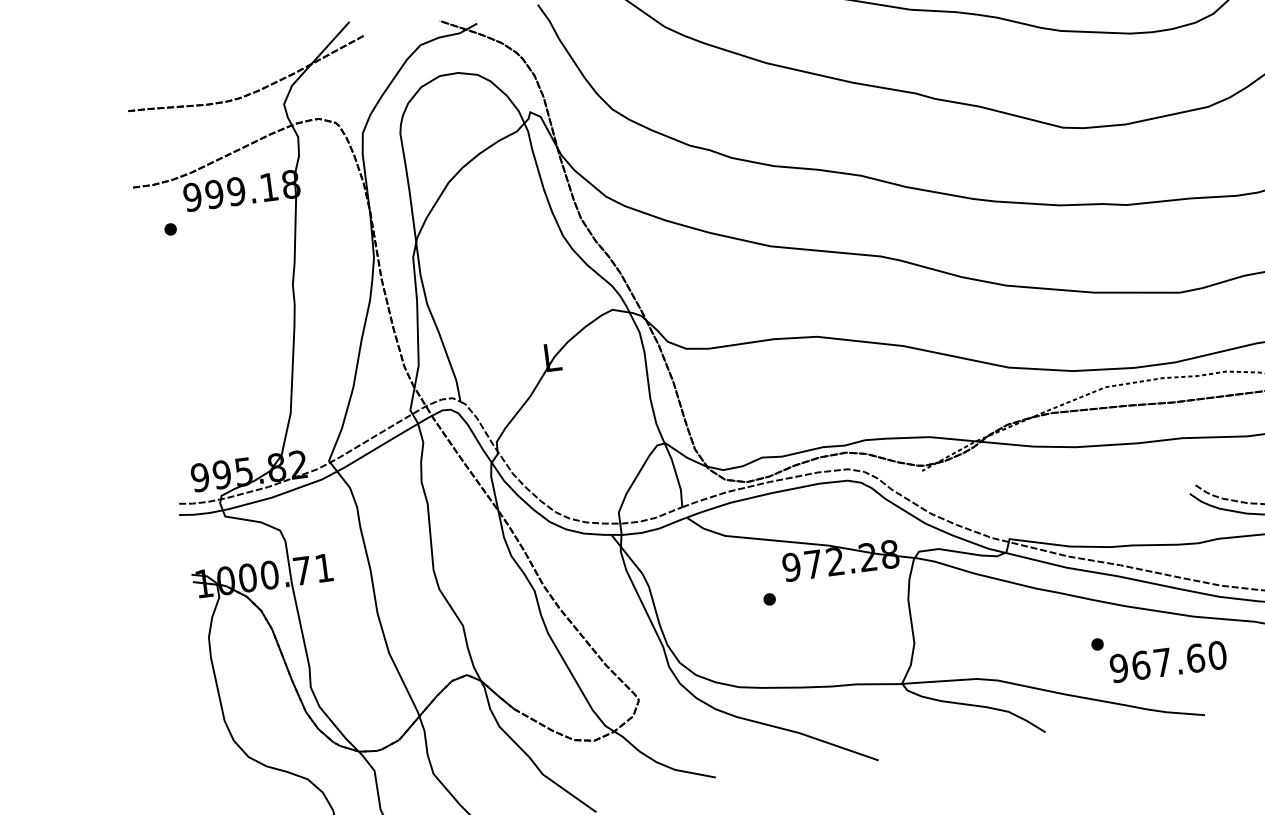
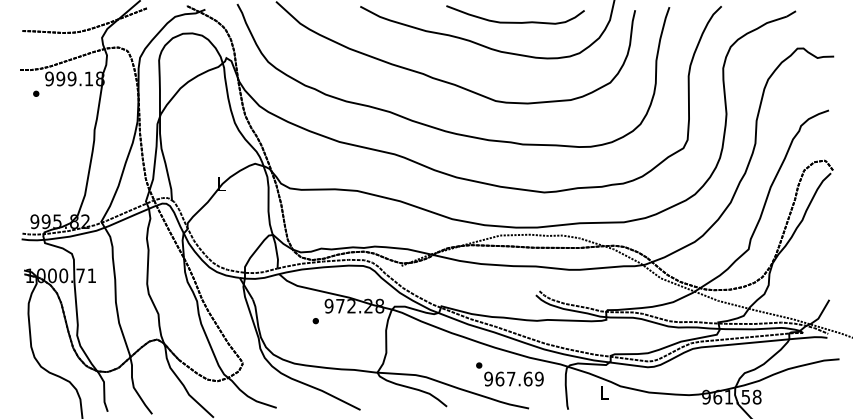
text: (1217, 656) -> (539, 379), 967.60 -> 967.69

